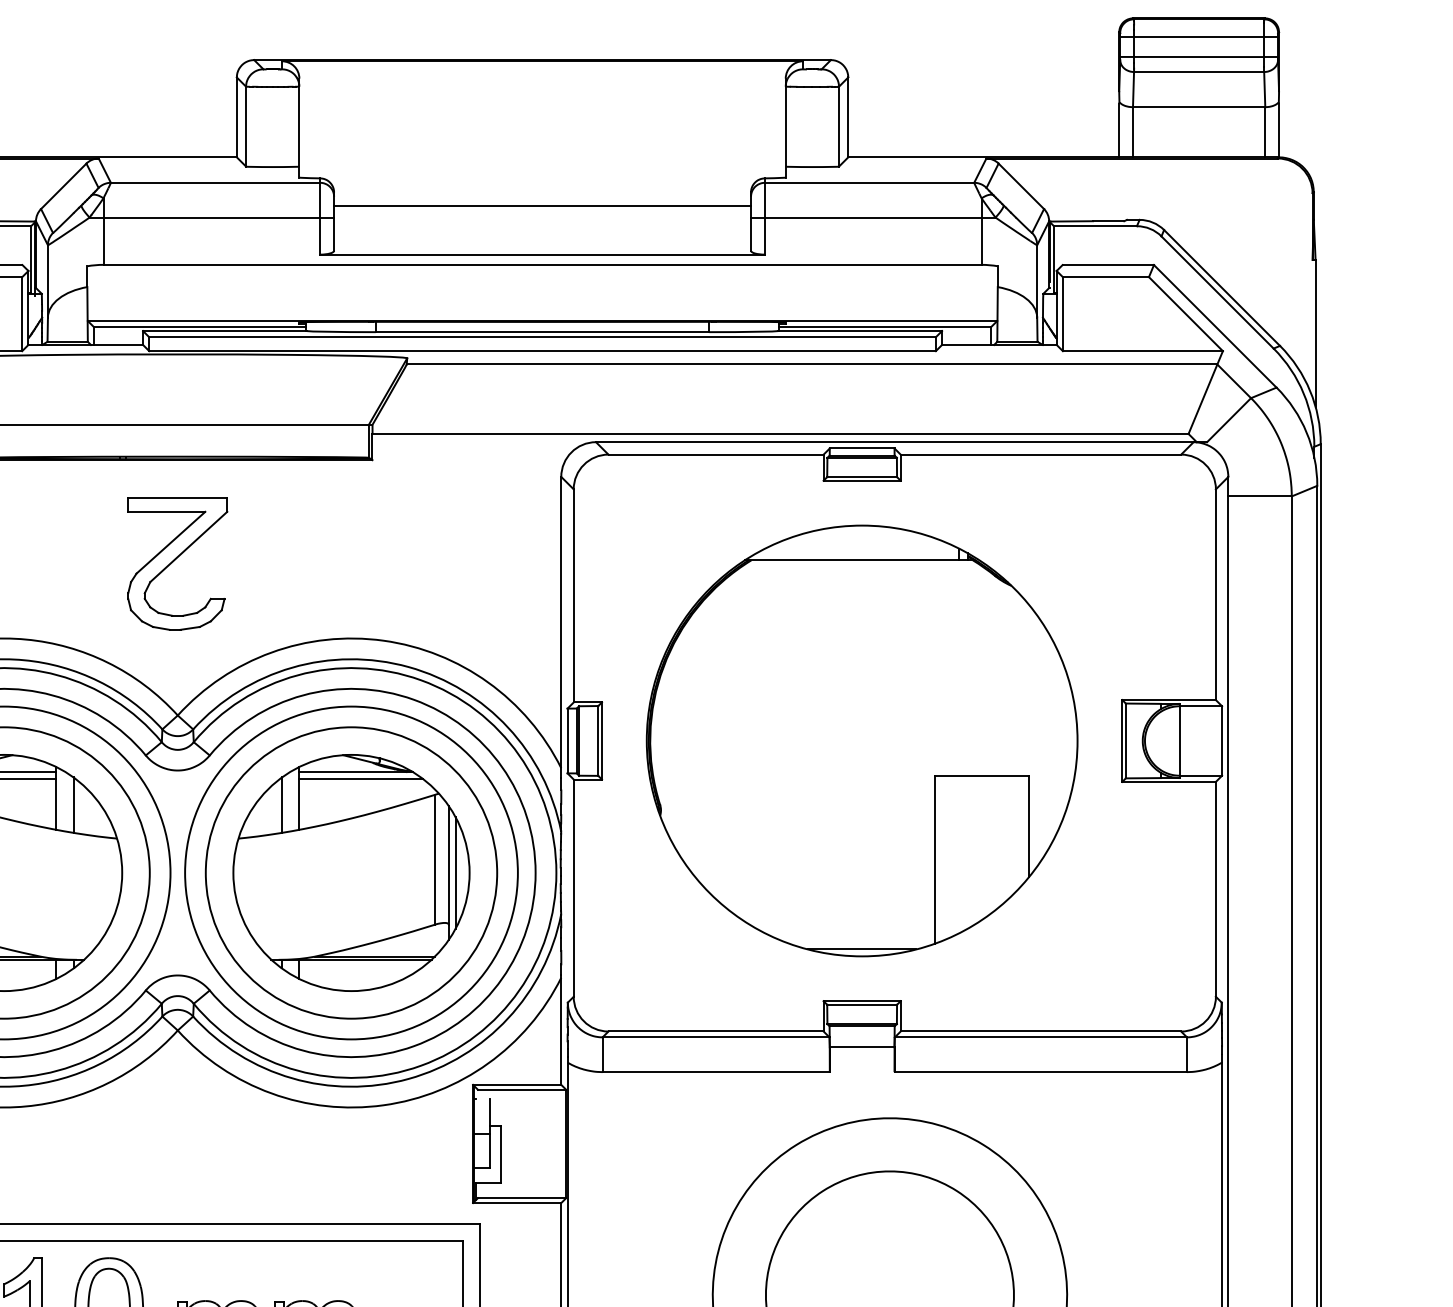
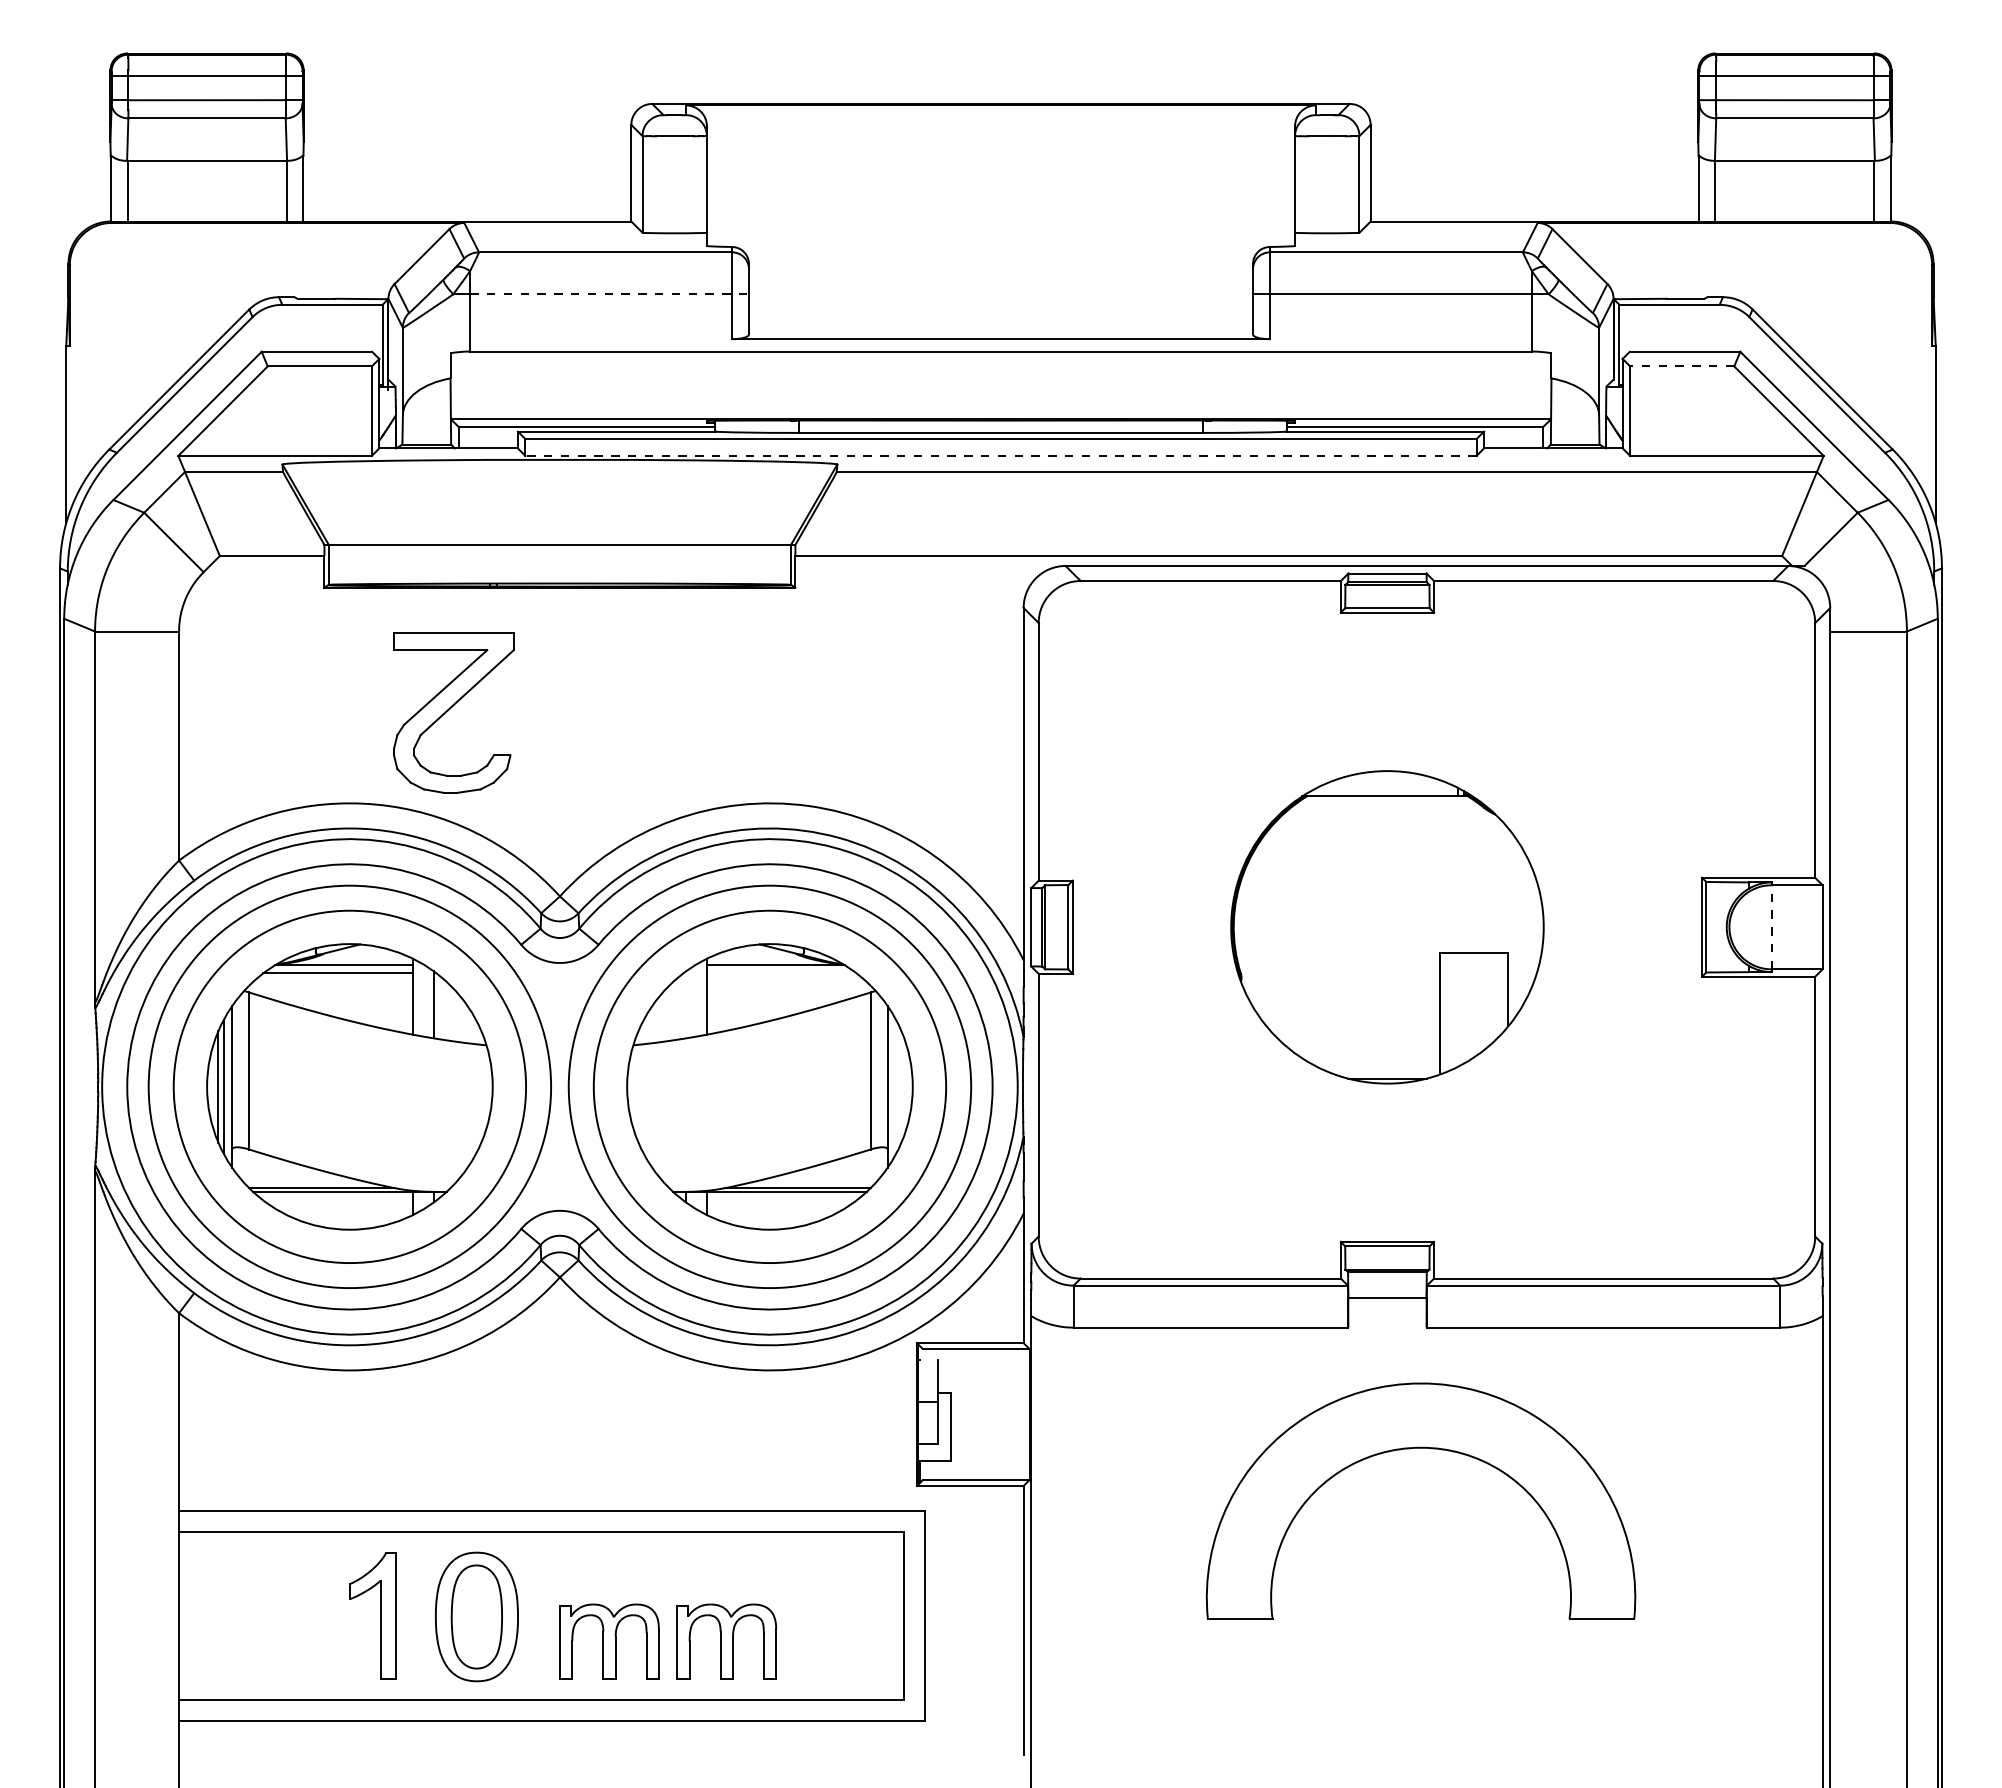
line: (542, 206) -> (1000, 280), removed
line: (219, 217) -> (610, 294), solid -> dashed
line: (1105, 277) -> (1681, 366), solid -> dashed
line: (542, 350) -> (1001, 455), solid -> dashed
part: (177, 563) -> (453, 712), moved
line: (1179, 740) -> (1771, 926), solid -> dashed
part: (862, 741) -> (1387, 927), size x0.6
line: (361, 779) -> (781, 973), removed
line: (281, 804) -> (685, 1004), removed
line: (455, 872) -> (895, 1086), removed

